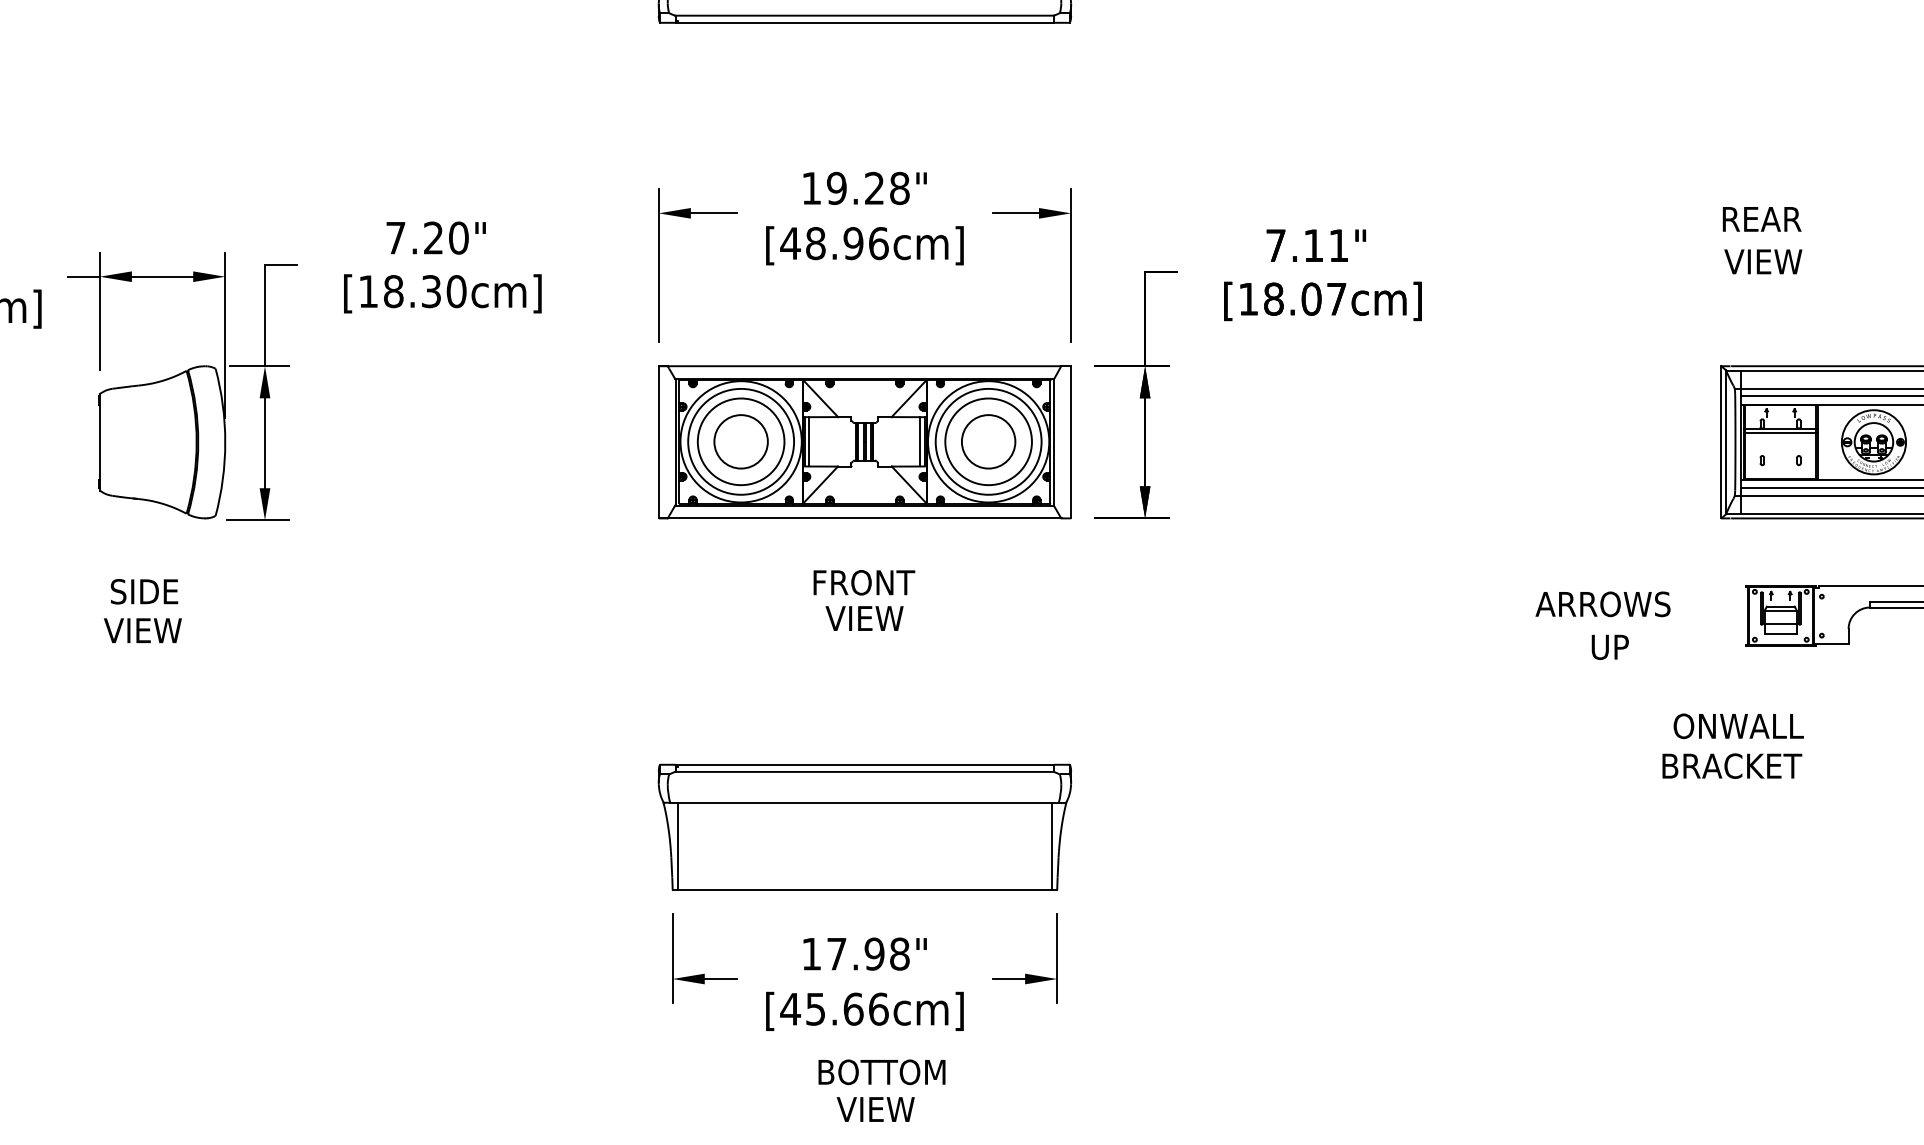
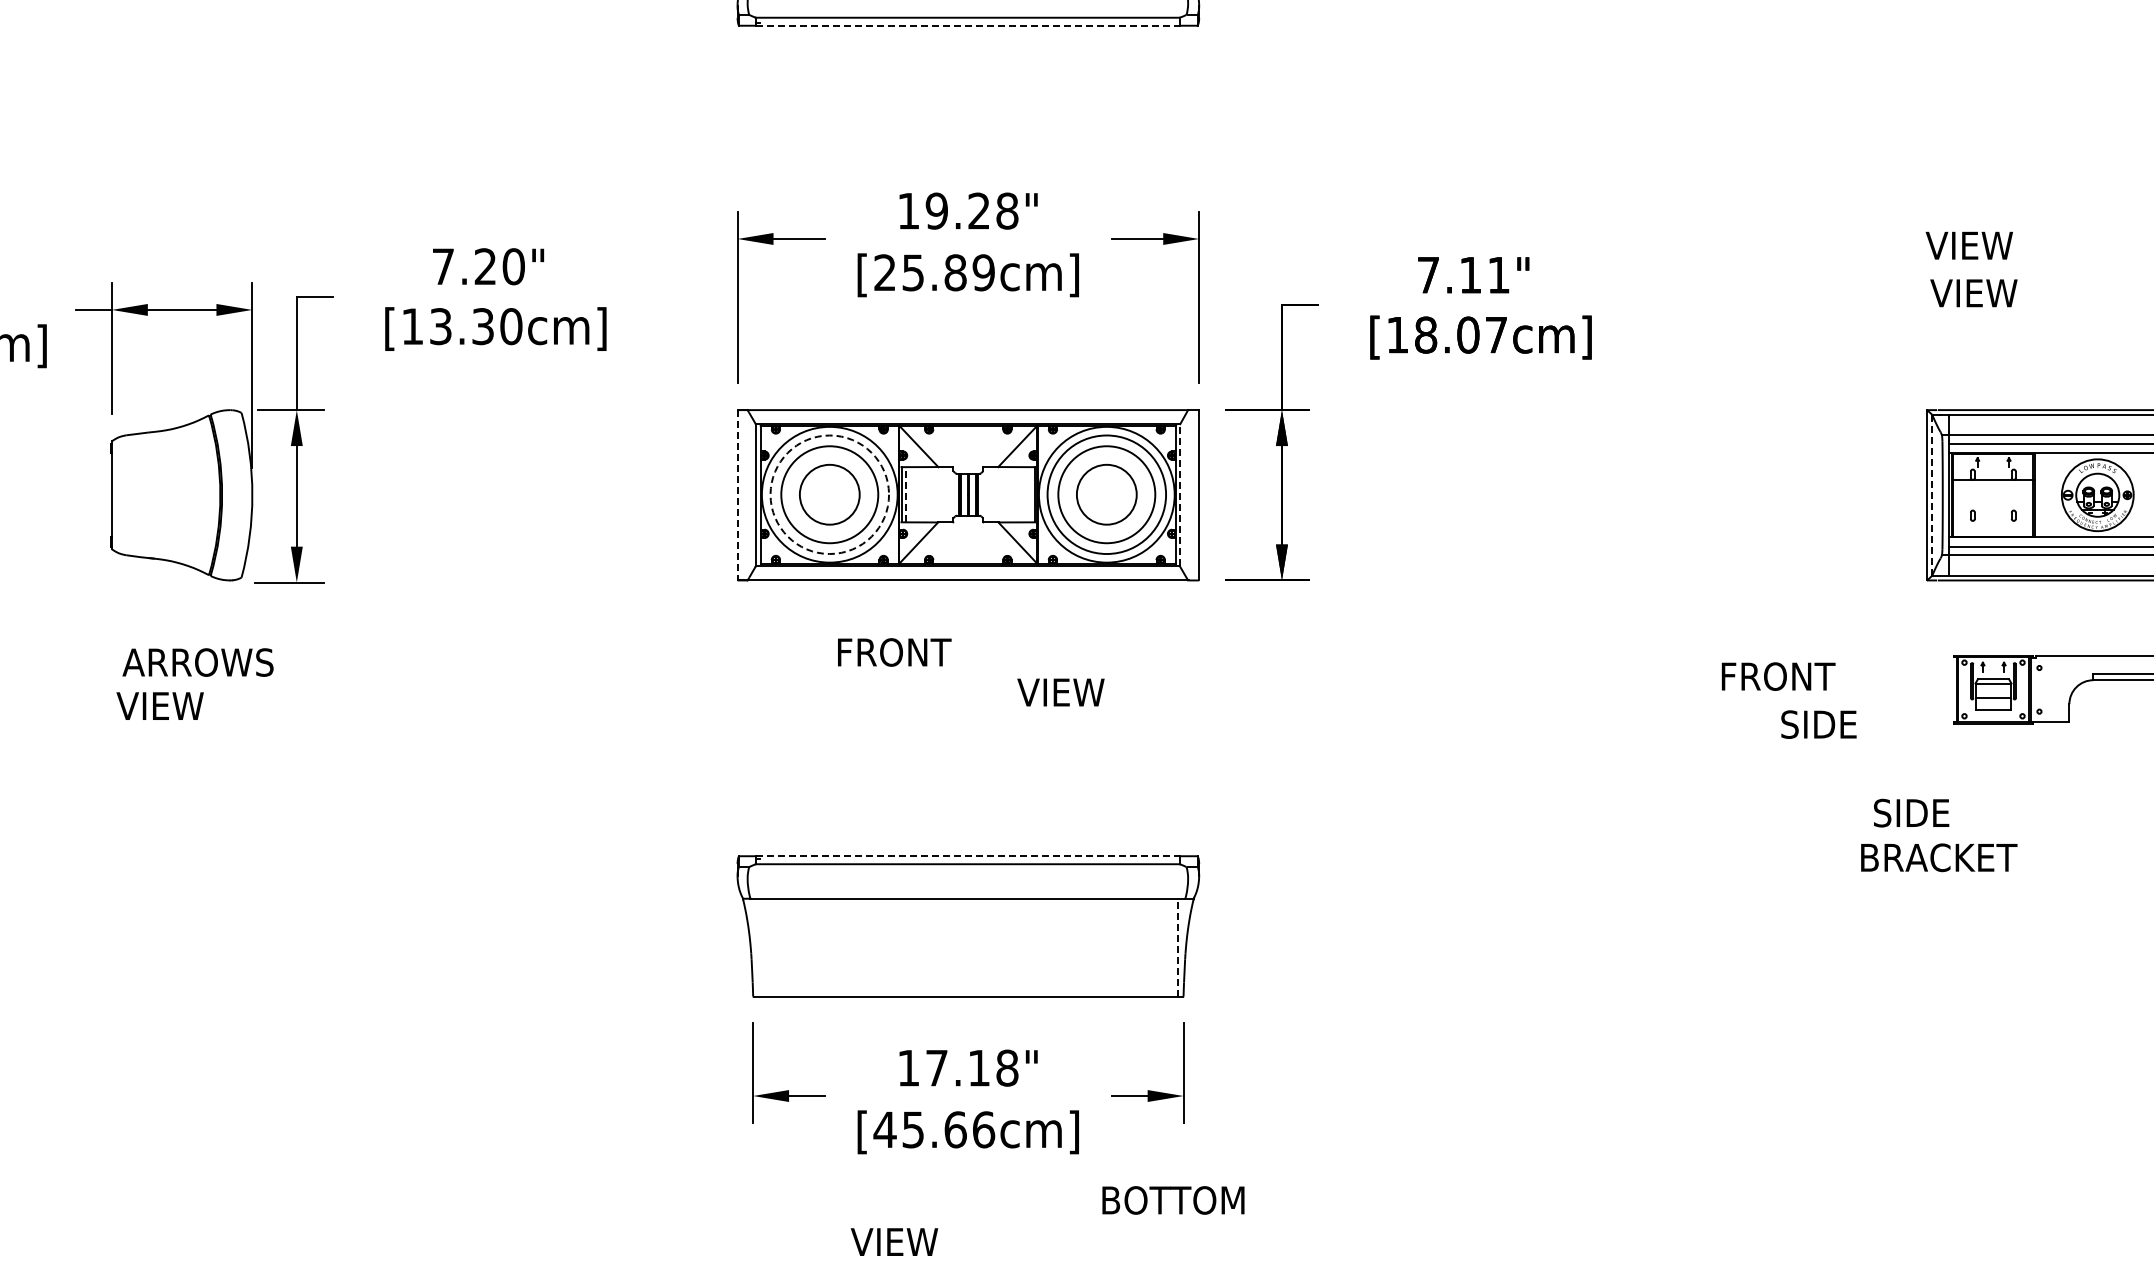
line: (865, 22) -> (968, 25), solid -> dashed
text: (1760, 219) -> (1970, 245), REAR -> VIEW
text: (834, 243) -> (934, 272), [48.96cm] -> [25.89cm]
text: (393, 291) -> (440, 326), [18.30cm] -> [13.30cm]
line: (1779, 432) -> (1992, 484), removed
circle: (740, 441) -> (829, 494), solid -> dashed
line: (809, 441) -> (906, 494), solid -> dashed
line: (920, 441) -> (1030, 494), removed
line: (1054, 441) -> (1180, 494), solid -> dashed
line: (658, 442) -> (737, 495), solid -> dashed
line: (1725, 442) -> (1931, 495), solid -> dashed
text: (864, 582) -> (894, 652), moved
text: (176, 591) -> (197, 662), SIDE -> ARROWS
text: (1603, 604) -> (1794, 676), ARROWS -> FRONT
text: (864, 618) -> (1060, 692), moved
text: (1624, 647) -> (1818, 724), UP -> SIDE
text: (1738, 725) -> (1946, 812), ONWALL -> SIDE
line: (865, 765) -> (968, 856), solid -> dashed
line: (677, 846) -> (758, 947), removed
line: (1051, 846) -> (1177, 947), solid -> dashed
text: (874, 953) -> (979, 1067), 17.98" -> 17.18"
text: (882, 1072) -> (1173, 1200), moved
text: (875, 1108) -> (894, 1241), moved

